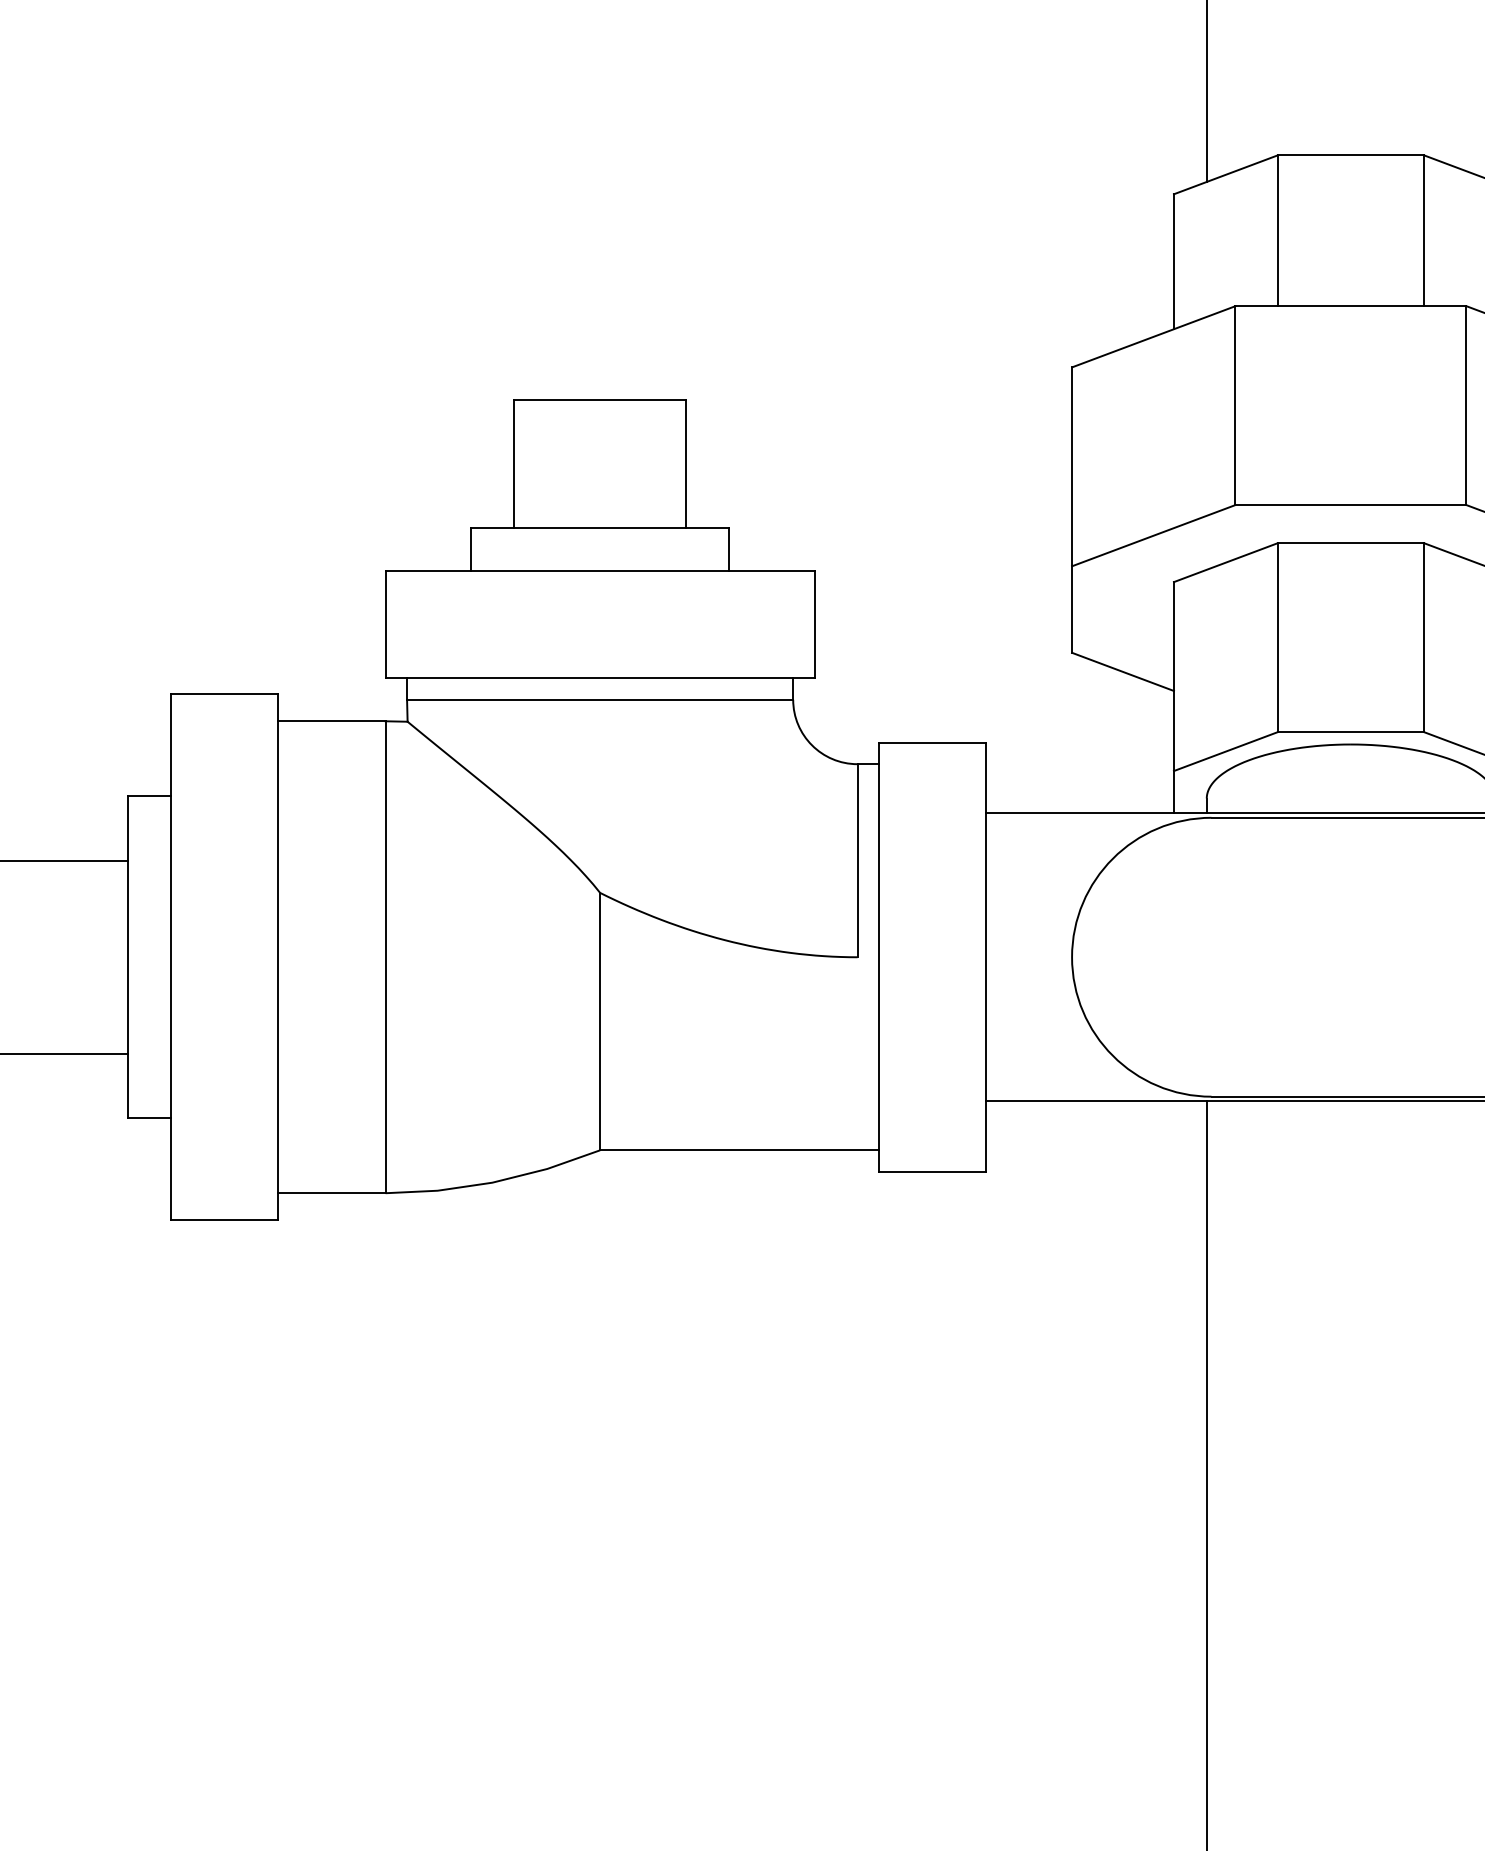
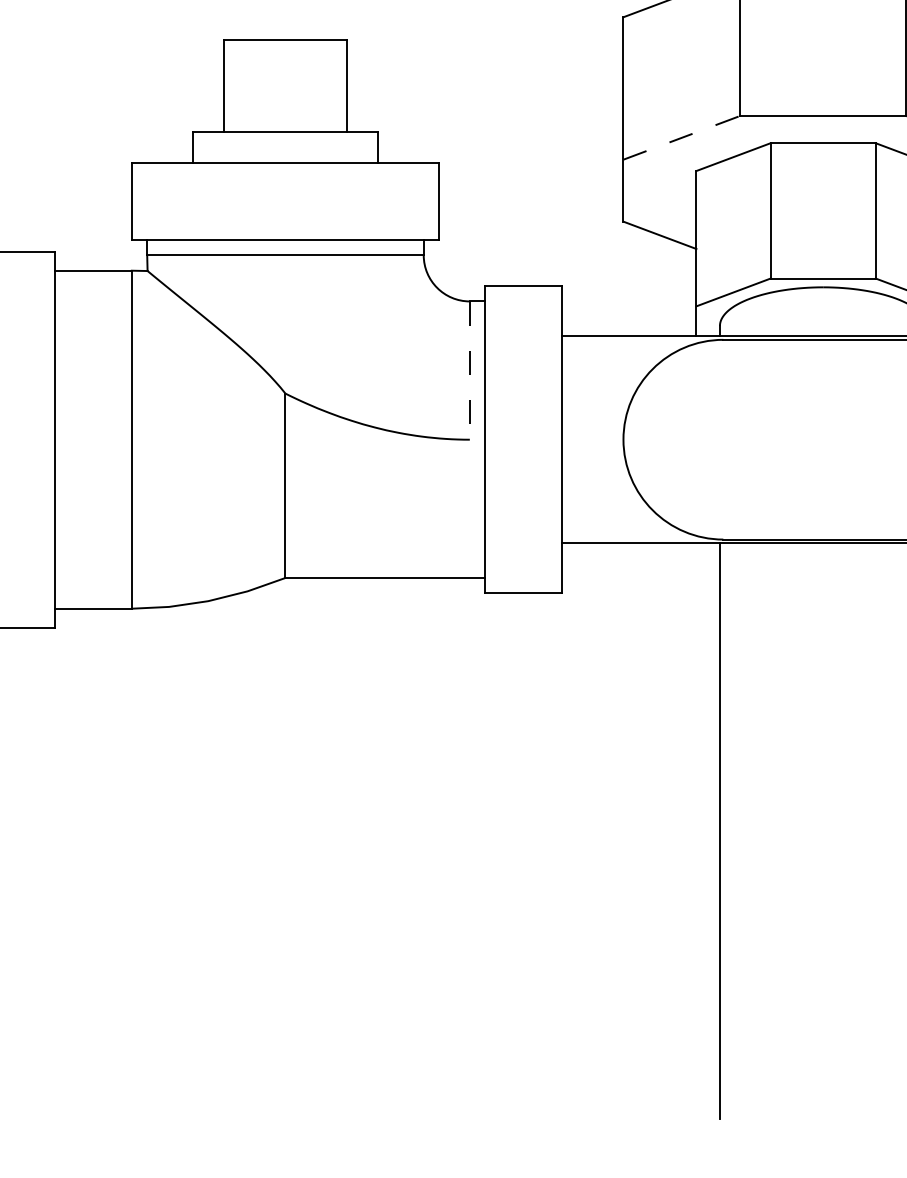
line: (1154, 535) -> (682, 137), solid -> dashed
line: (857, 860) -> (469, 370), solid -> dashed

